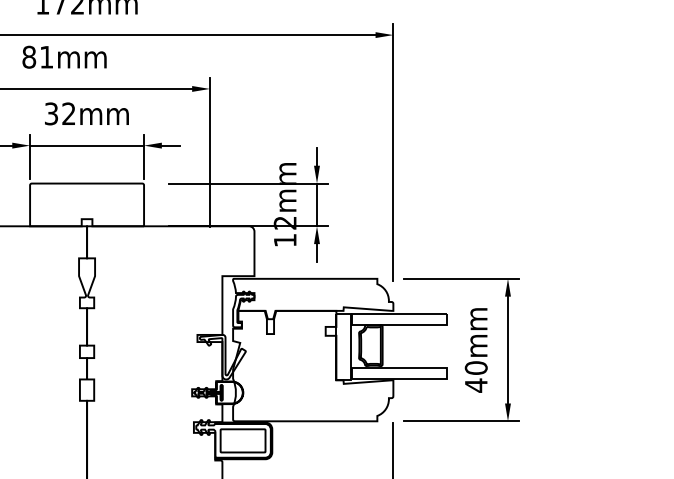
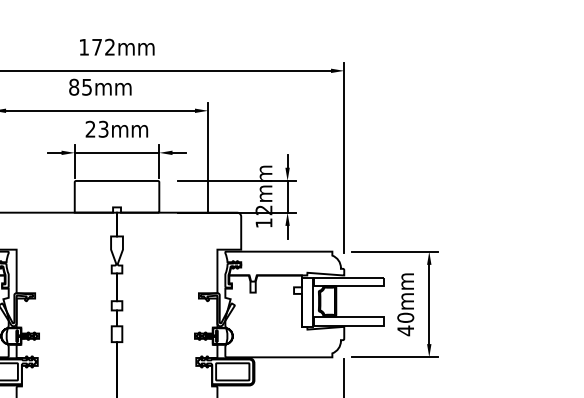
text: (45, 57) -> (86, 87), 81mm -> 85mm
text: (59, 114) -> (96, 129), 32mm -> 23mm

